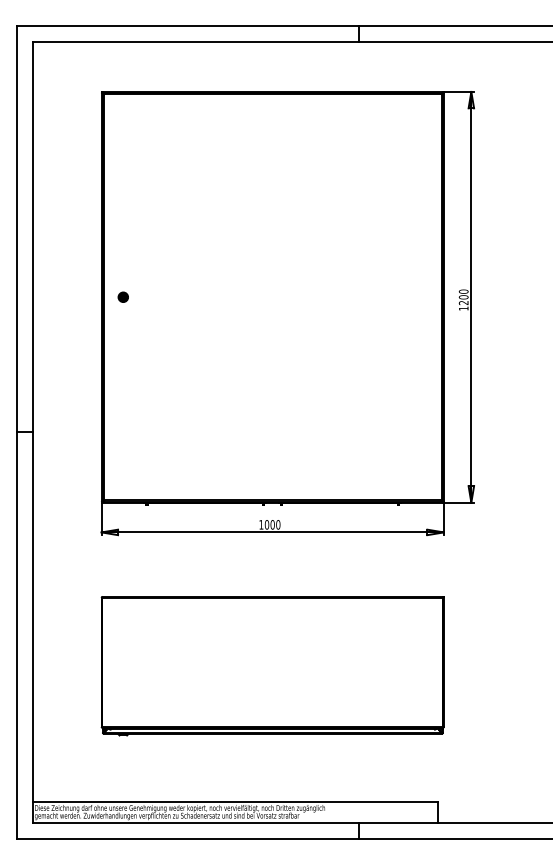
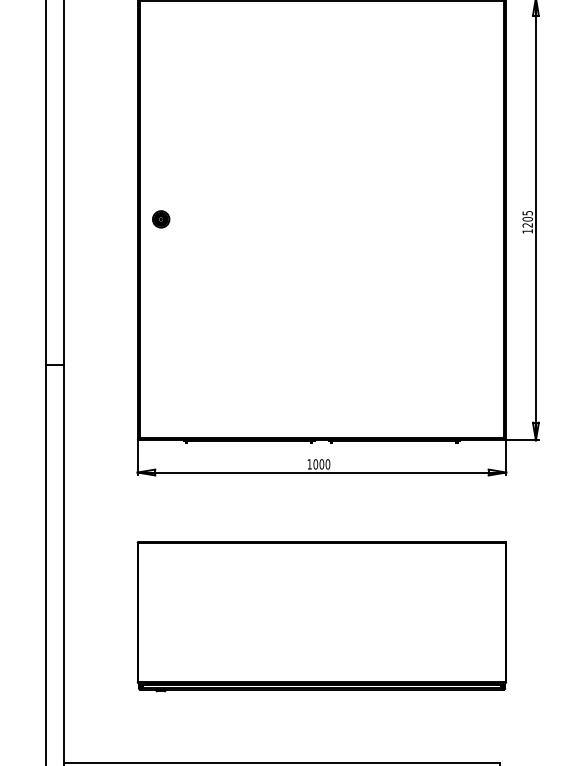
text: (463, 291) -> (527, 212), 1200 -> 1205
part: (122, 296) -> (160, 218), size x1.6

